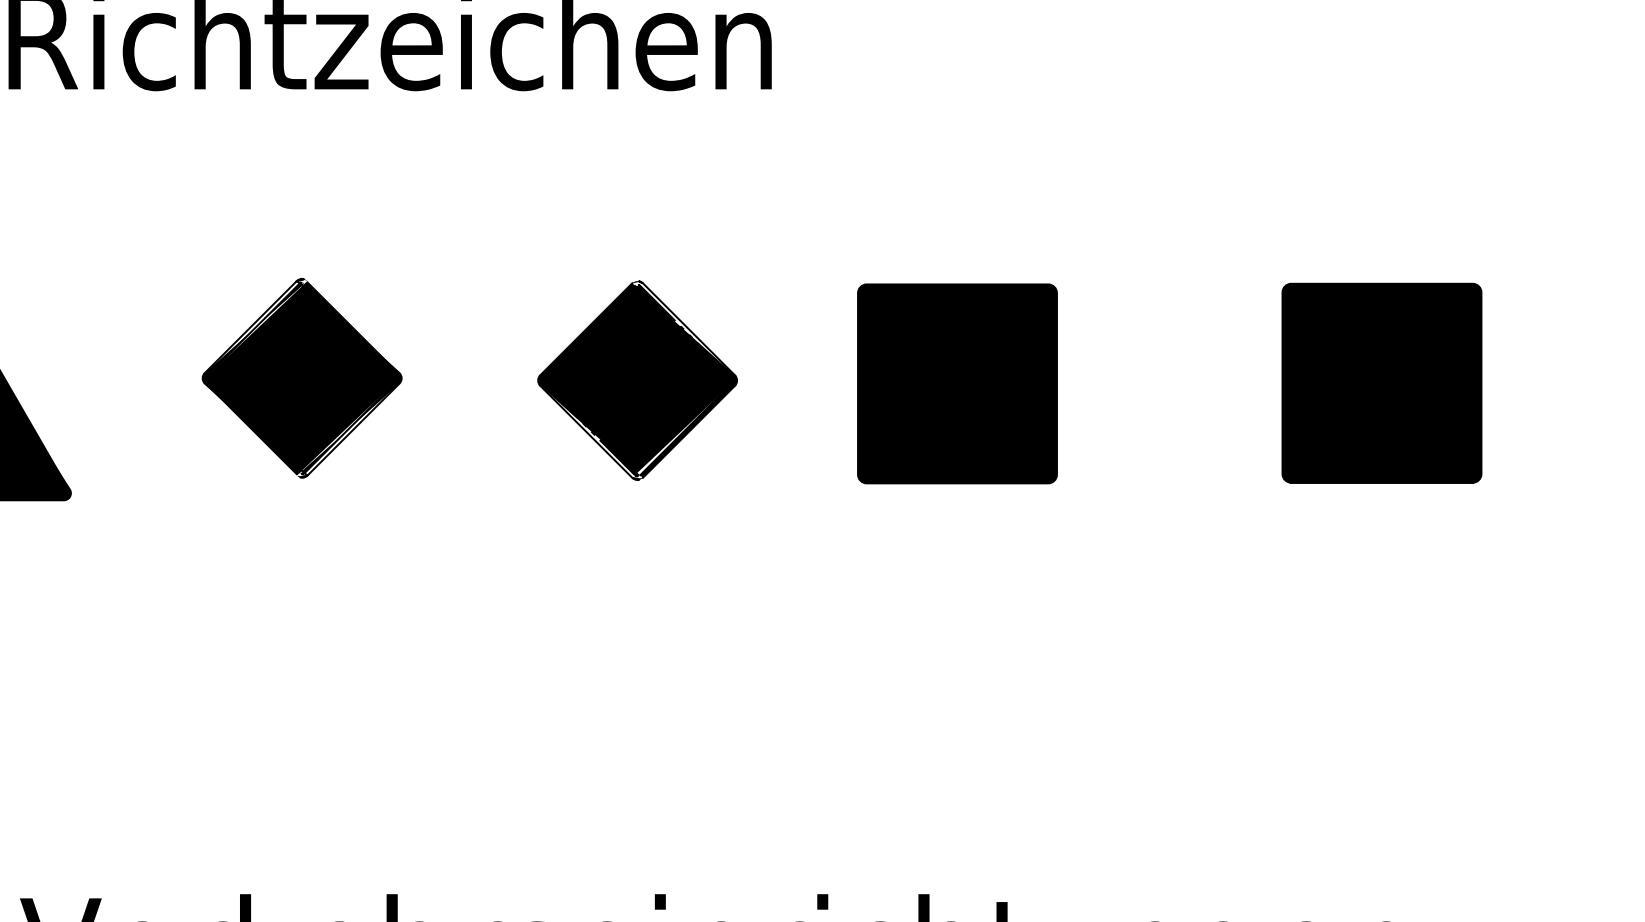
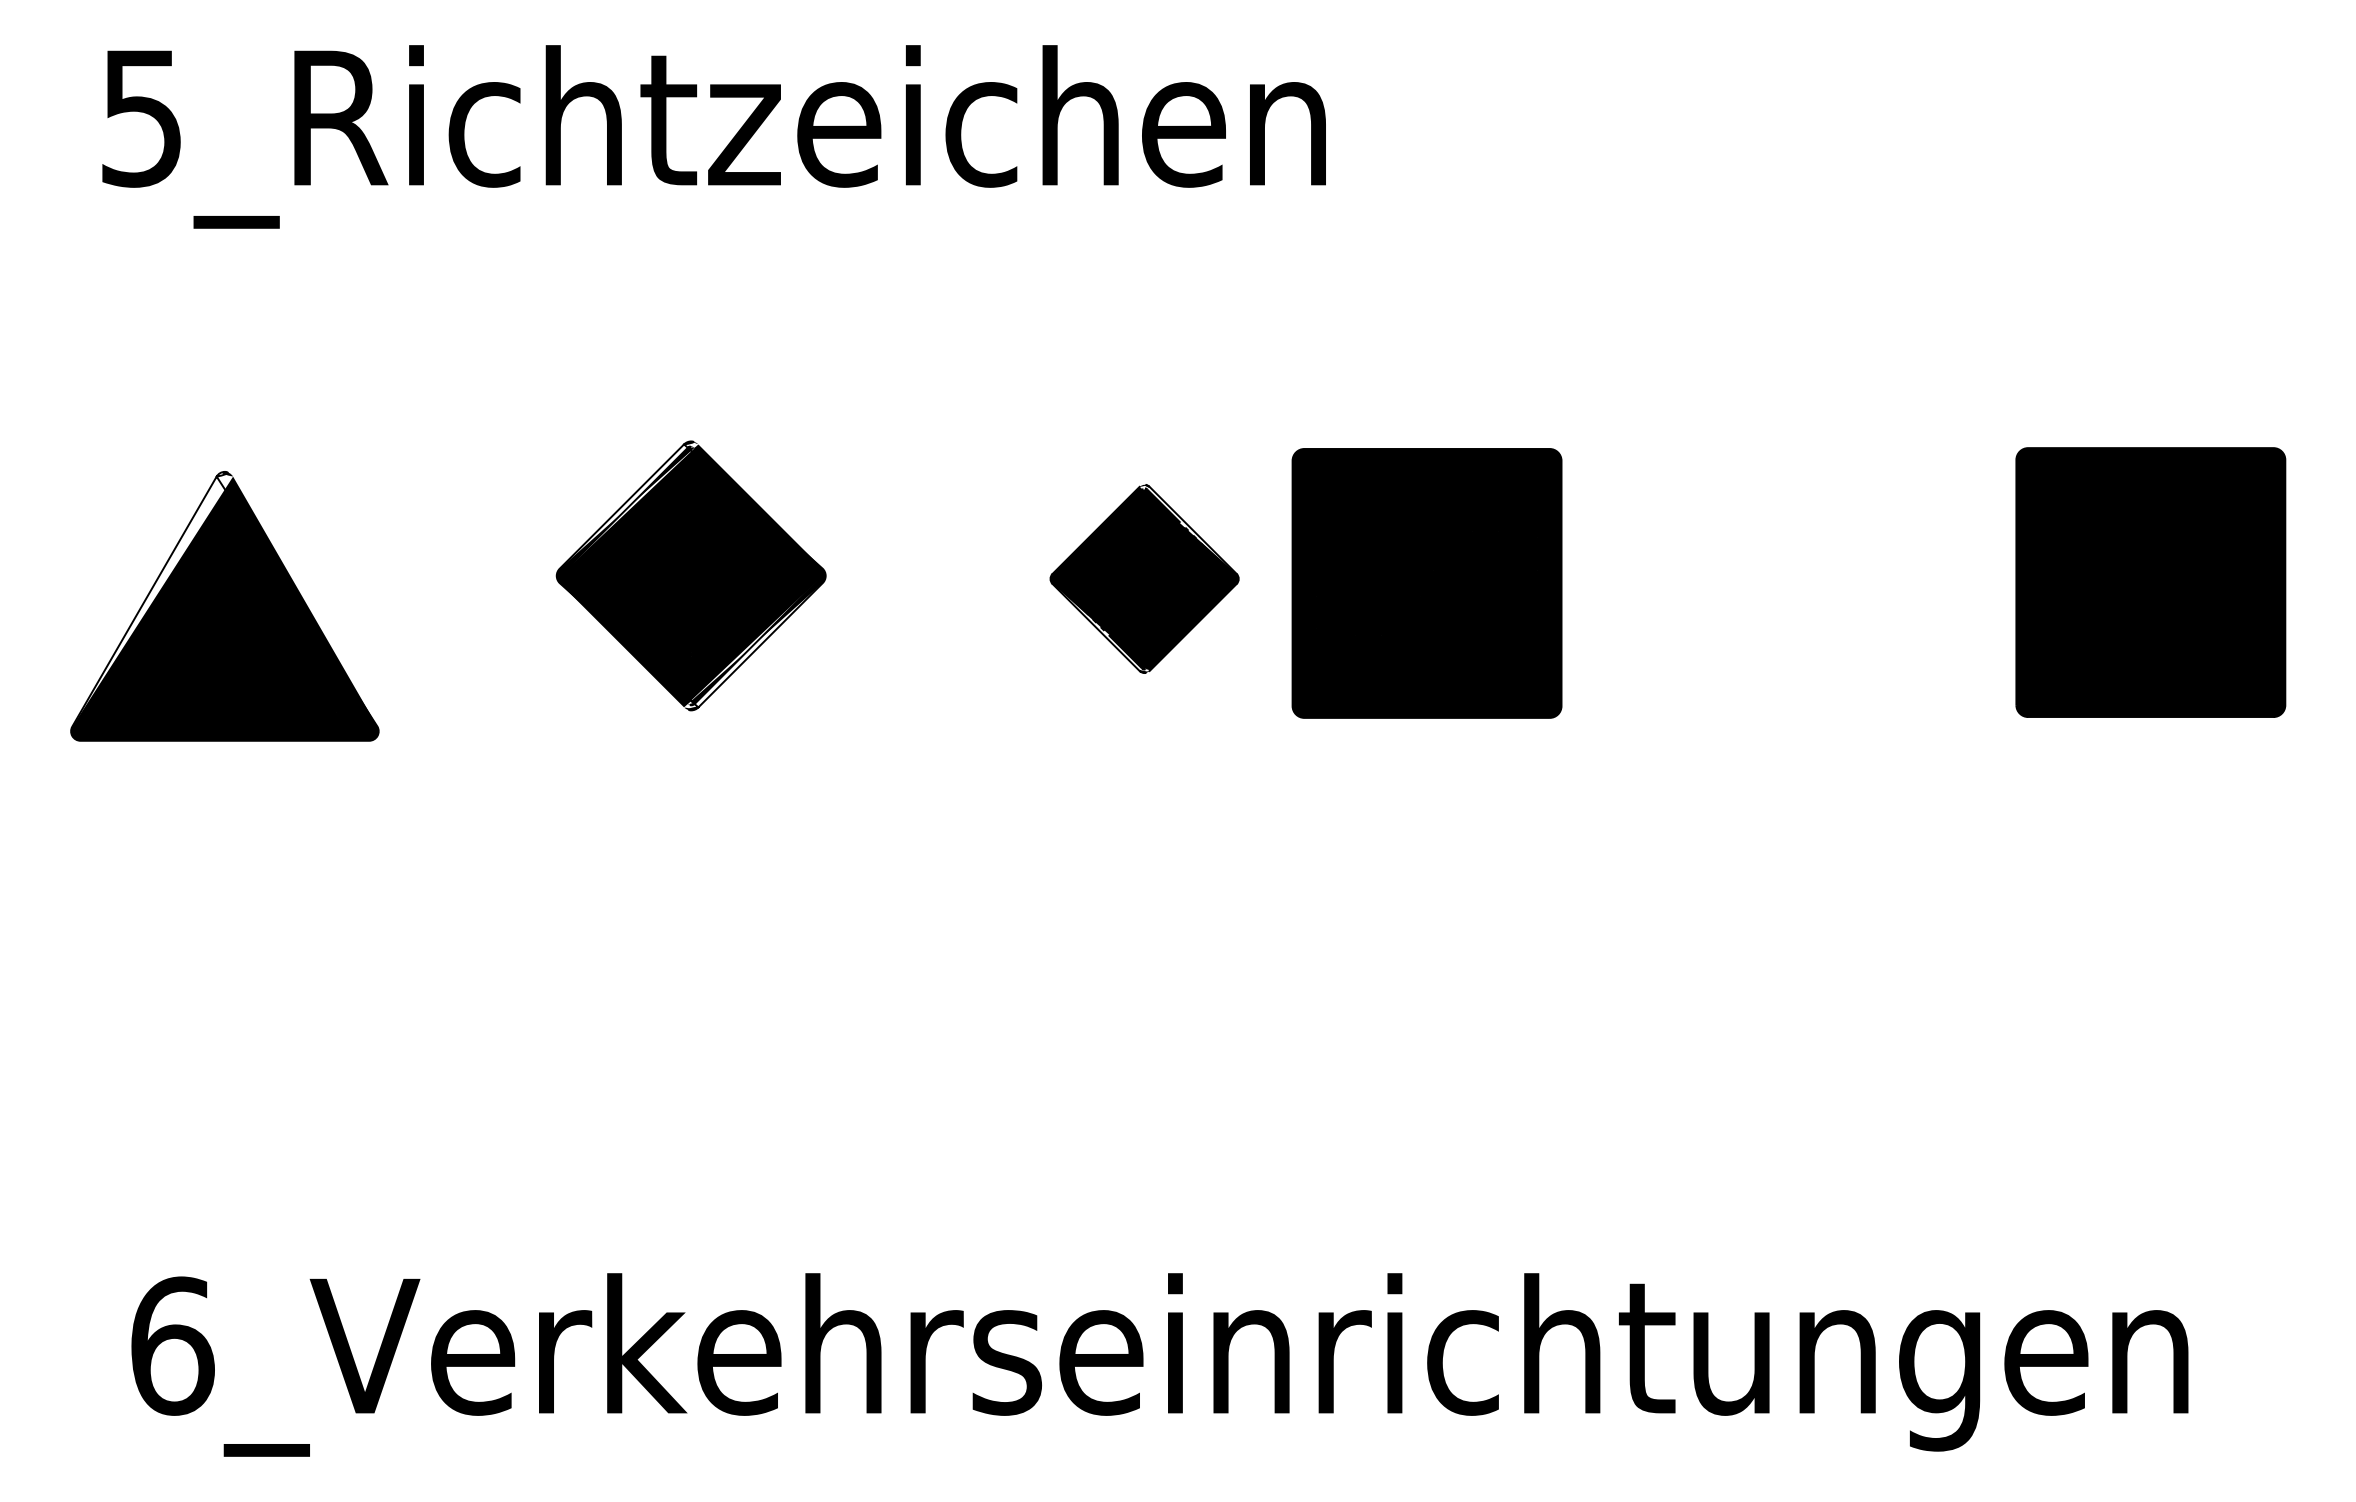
part: (637, 380) -> (1144, 578), size x0.7
part: (957, 383) -> (1426, 583), moved

